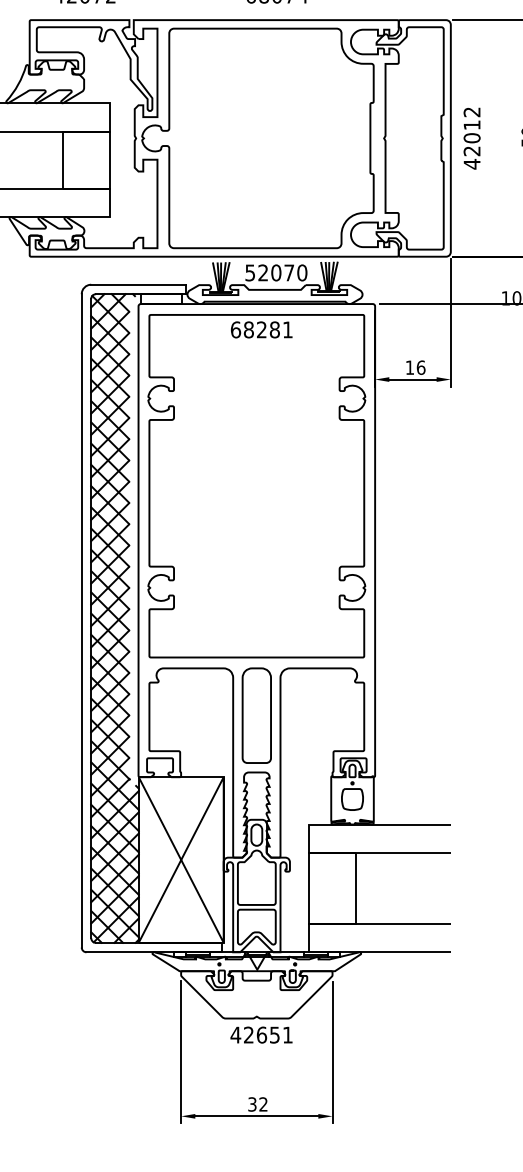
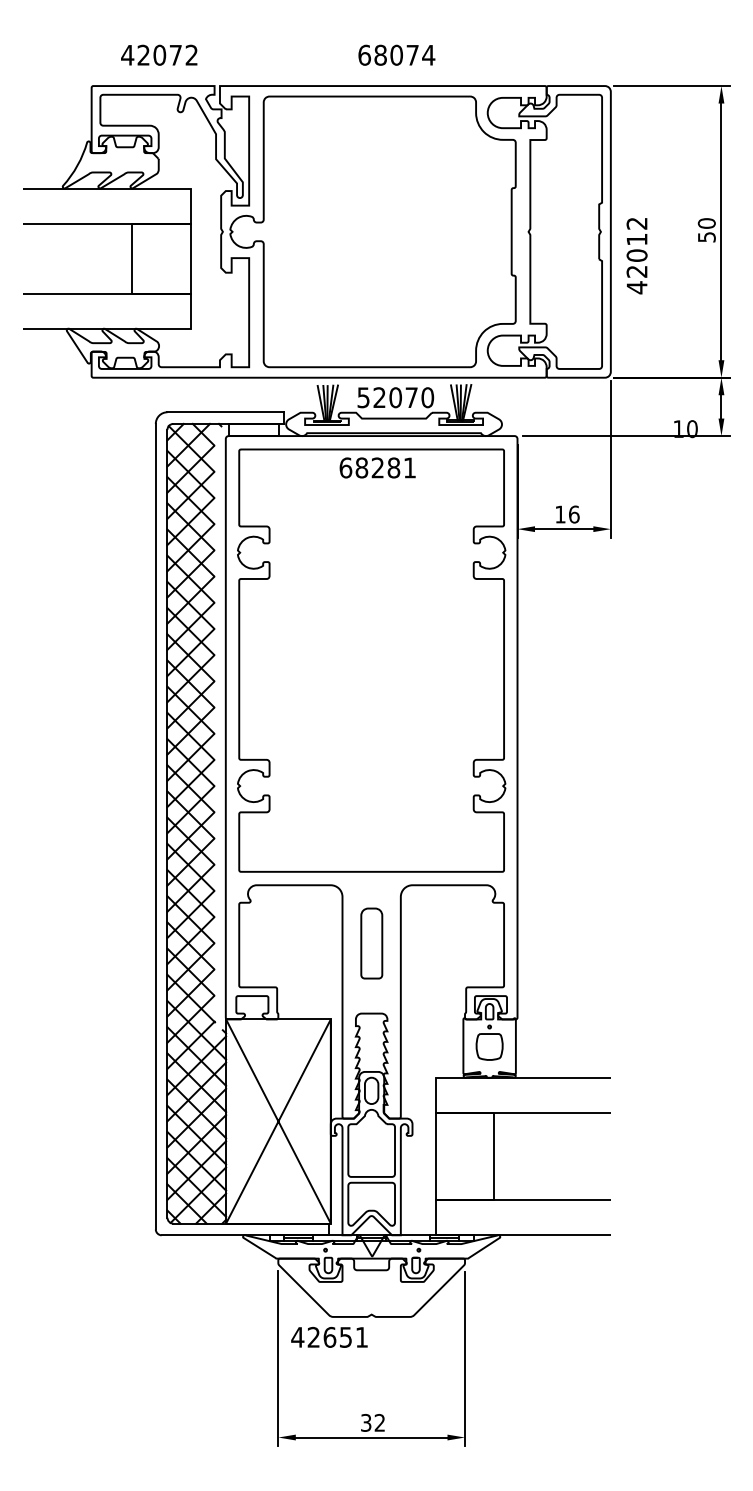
text: (471, 138) -> (636, 256), moved
part: (256, 715) -> (371, 943), size x0.6
text: (261, 1034) -> (329, 1336), moved

